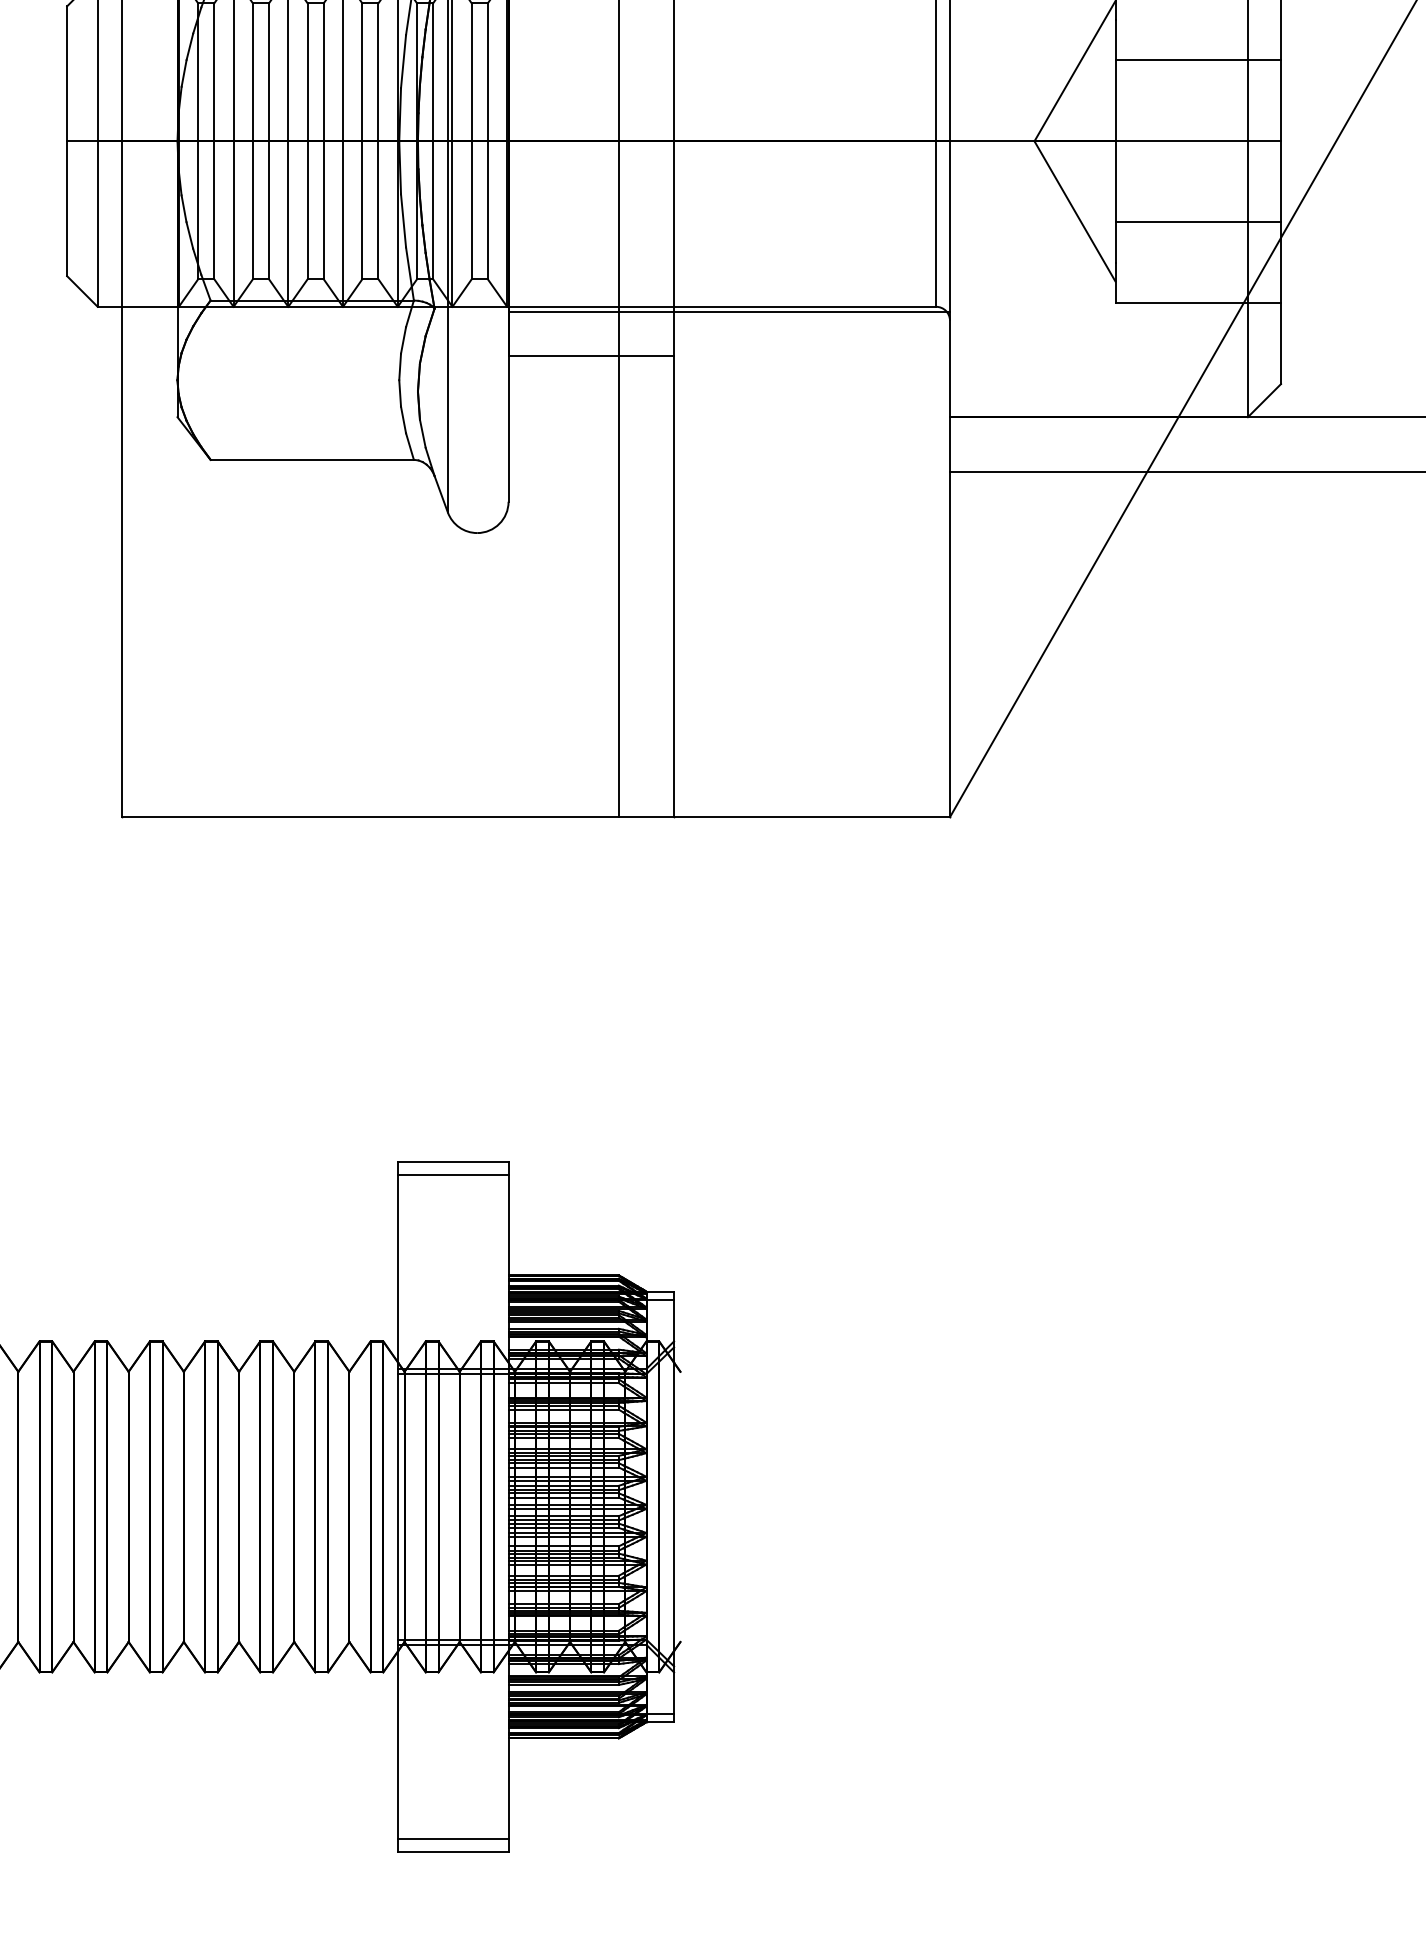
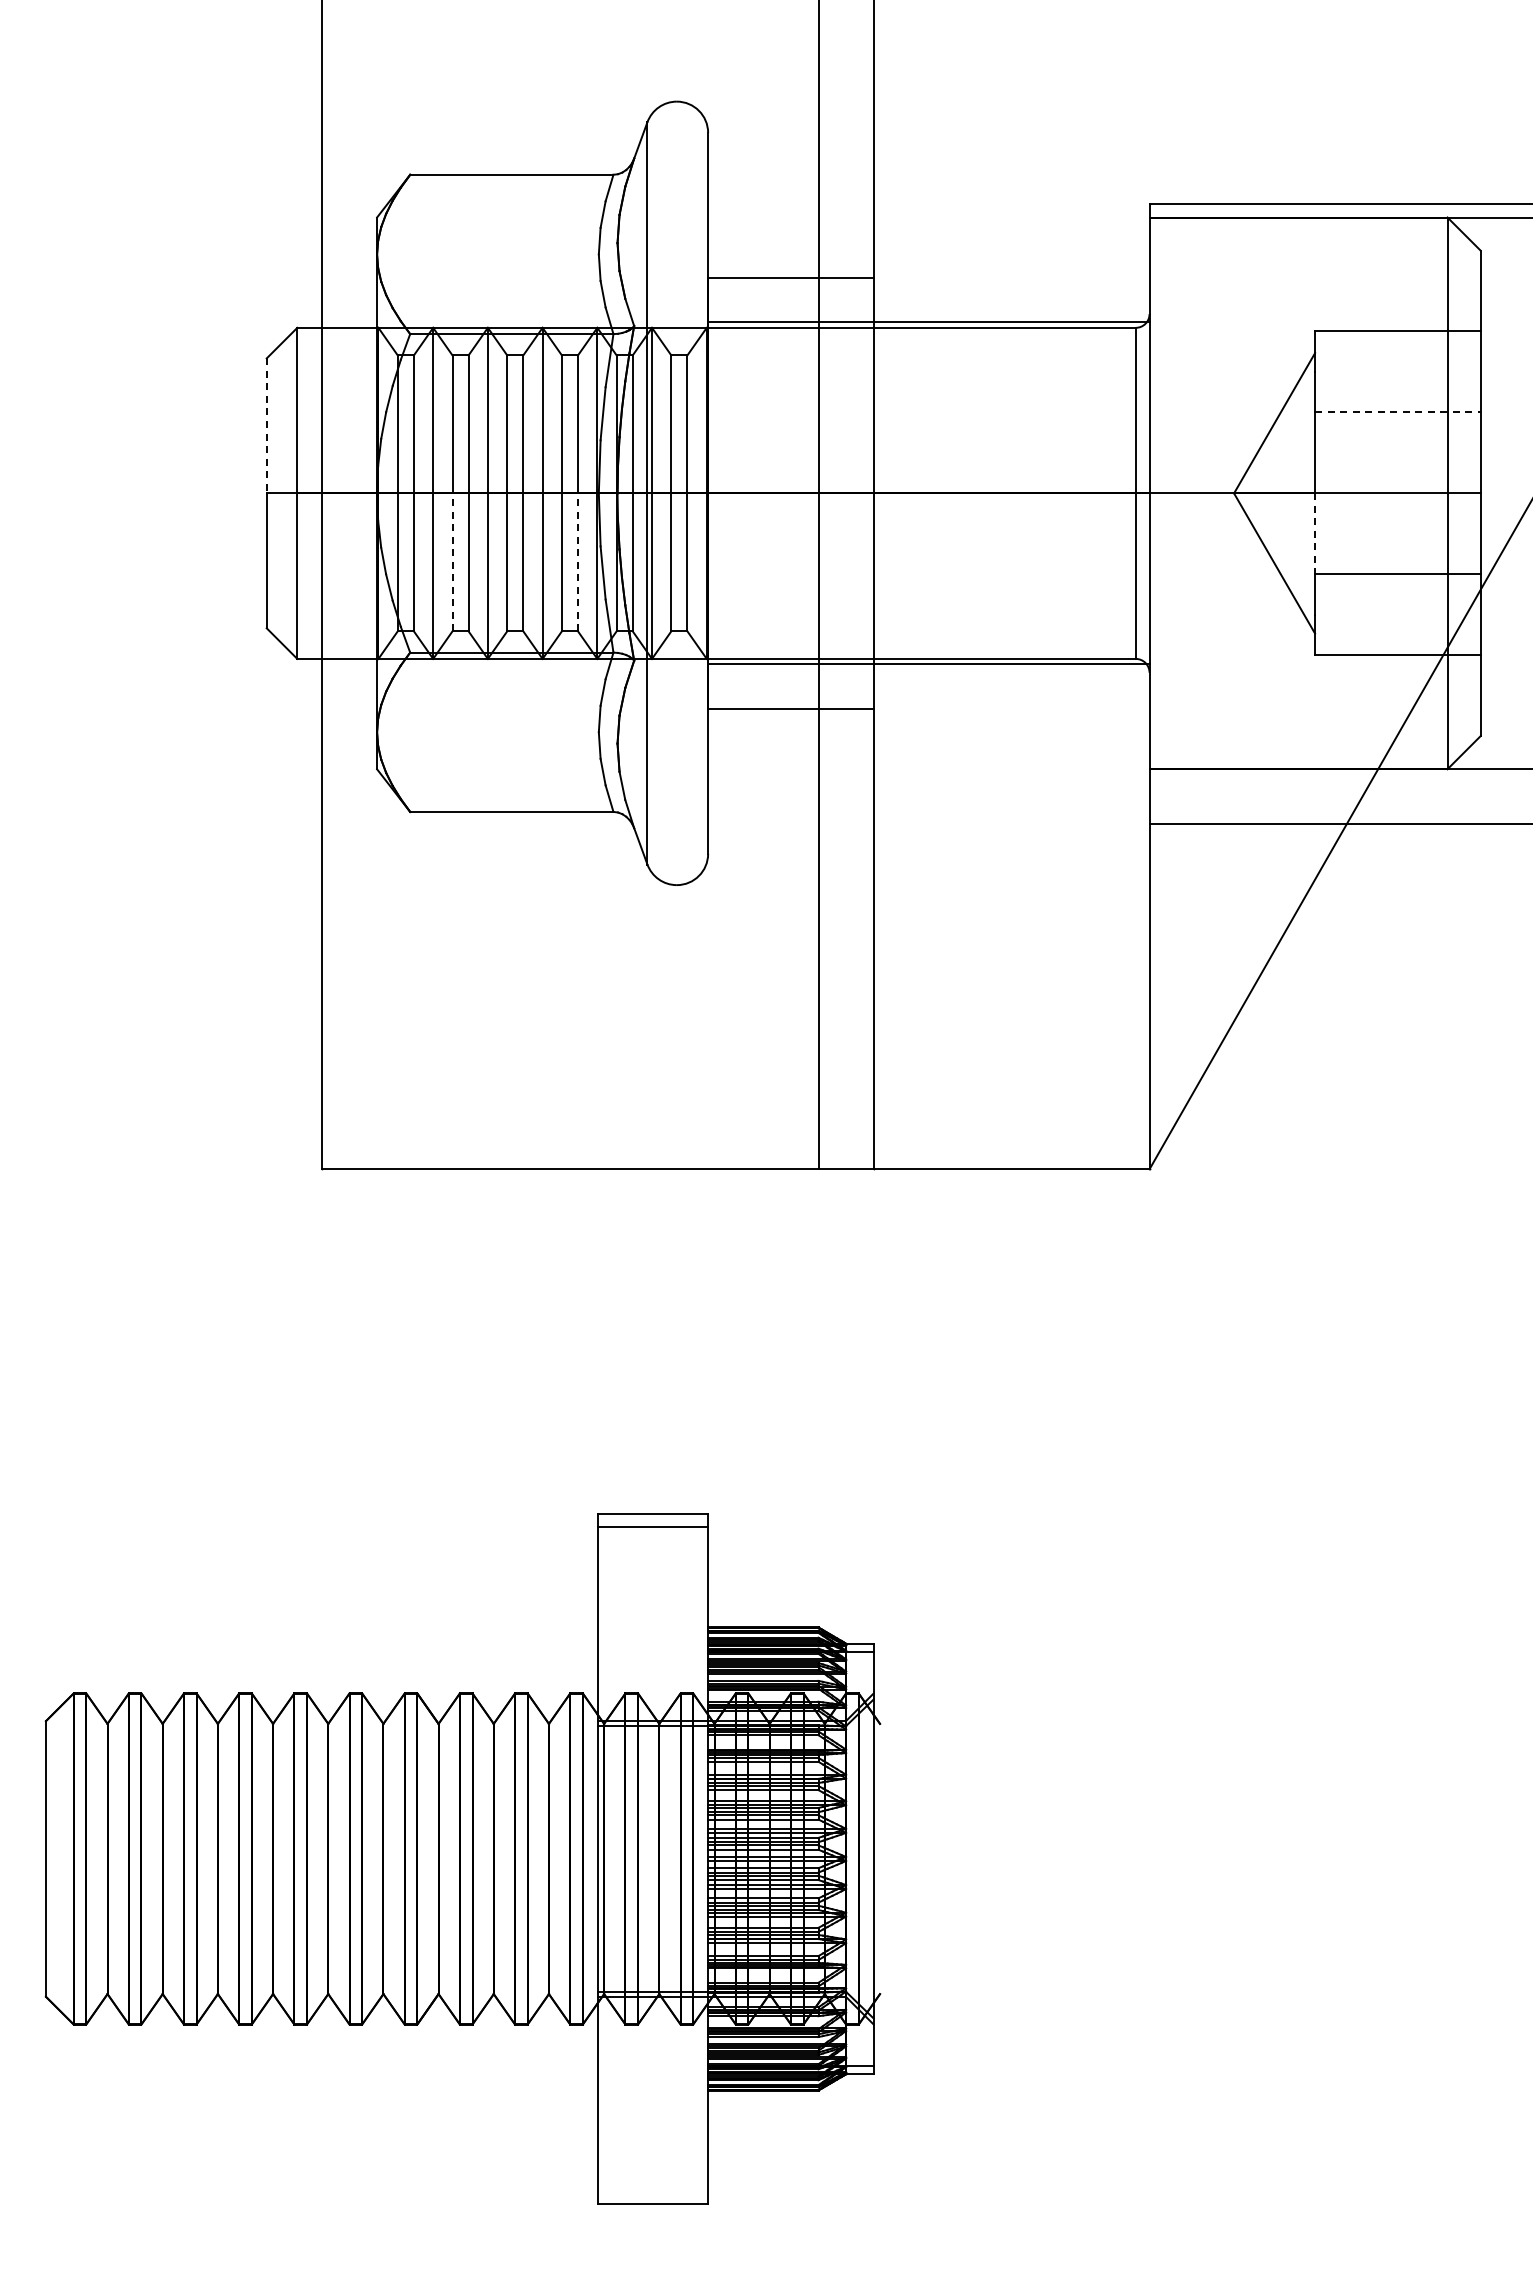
line: (1197, 60) -> (1397, 412), solid -> dashed
line: (66, 74) -> (266, 426), solid -> dashed
line: (1115, 182) -> (1315, 534), solid -> dashed
line: (252, 210) -> (452, 562), solid -> dashed
line: (377, 210) -> (577, 562), solid -> dashed
line: (452, 1839) -> (652, 2191), removed

